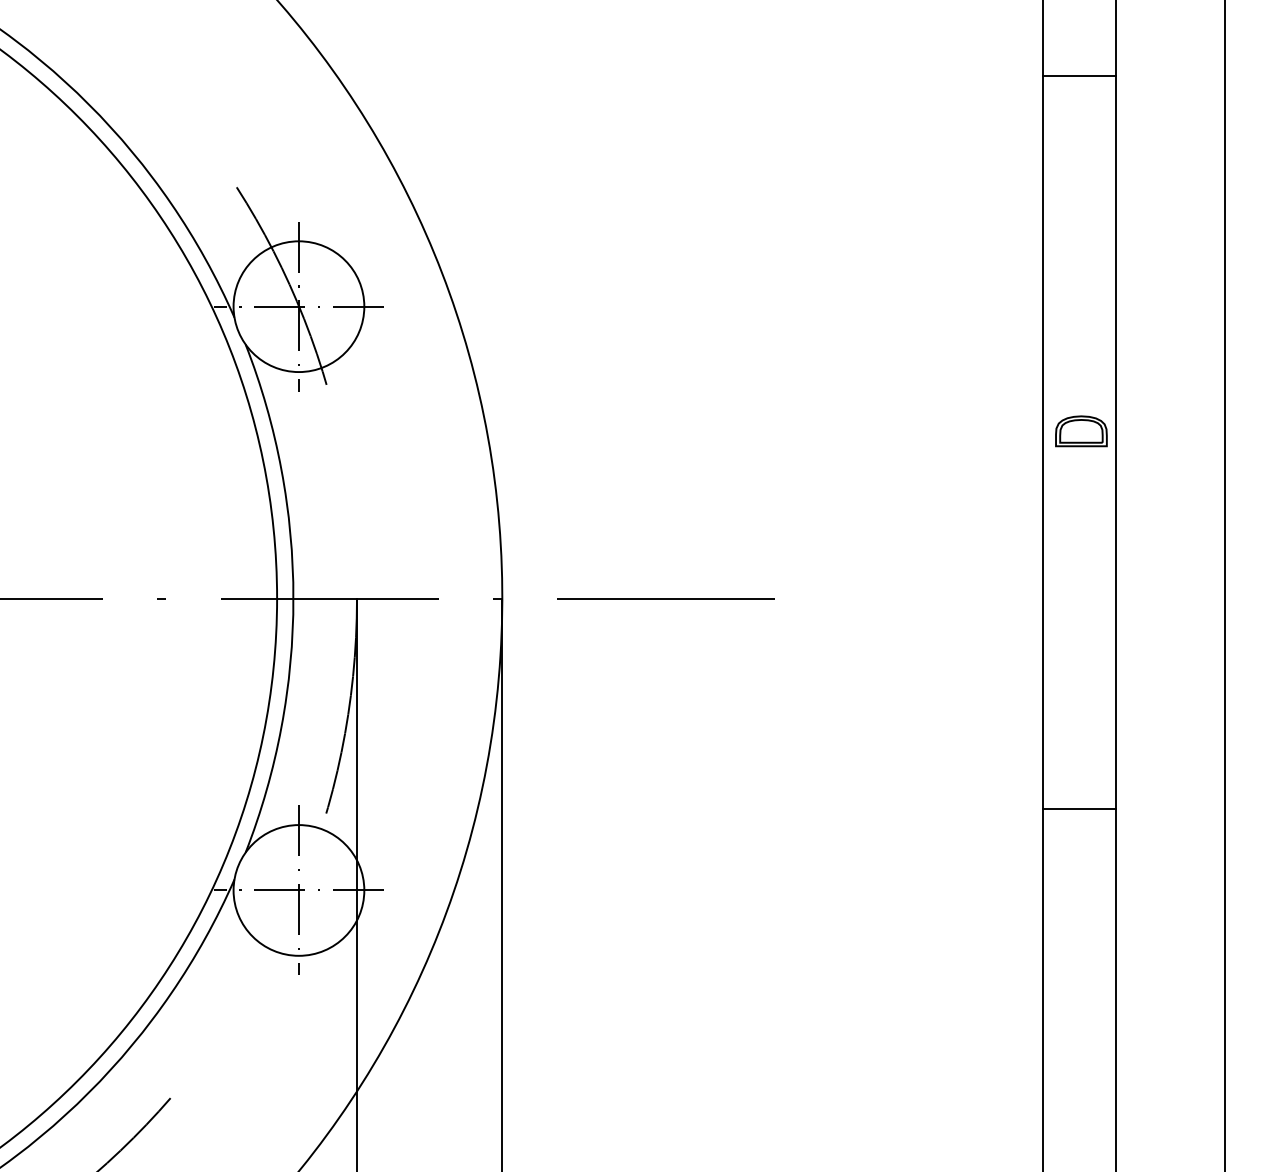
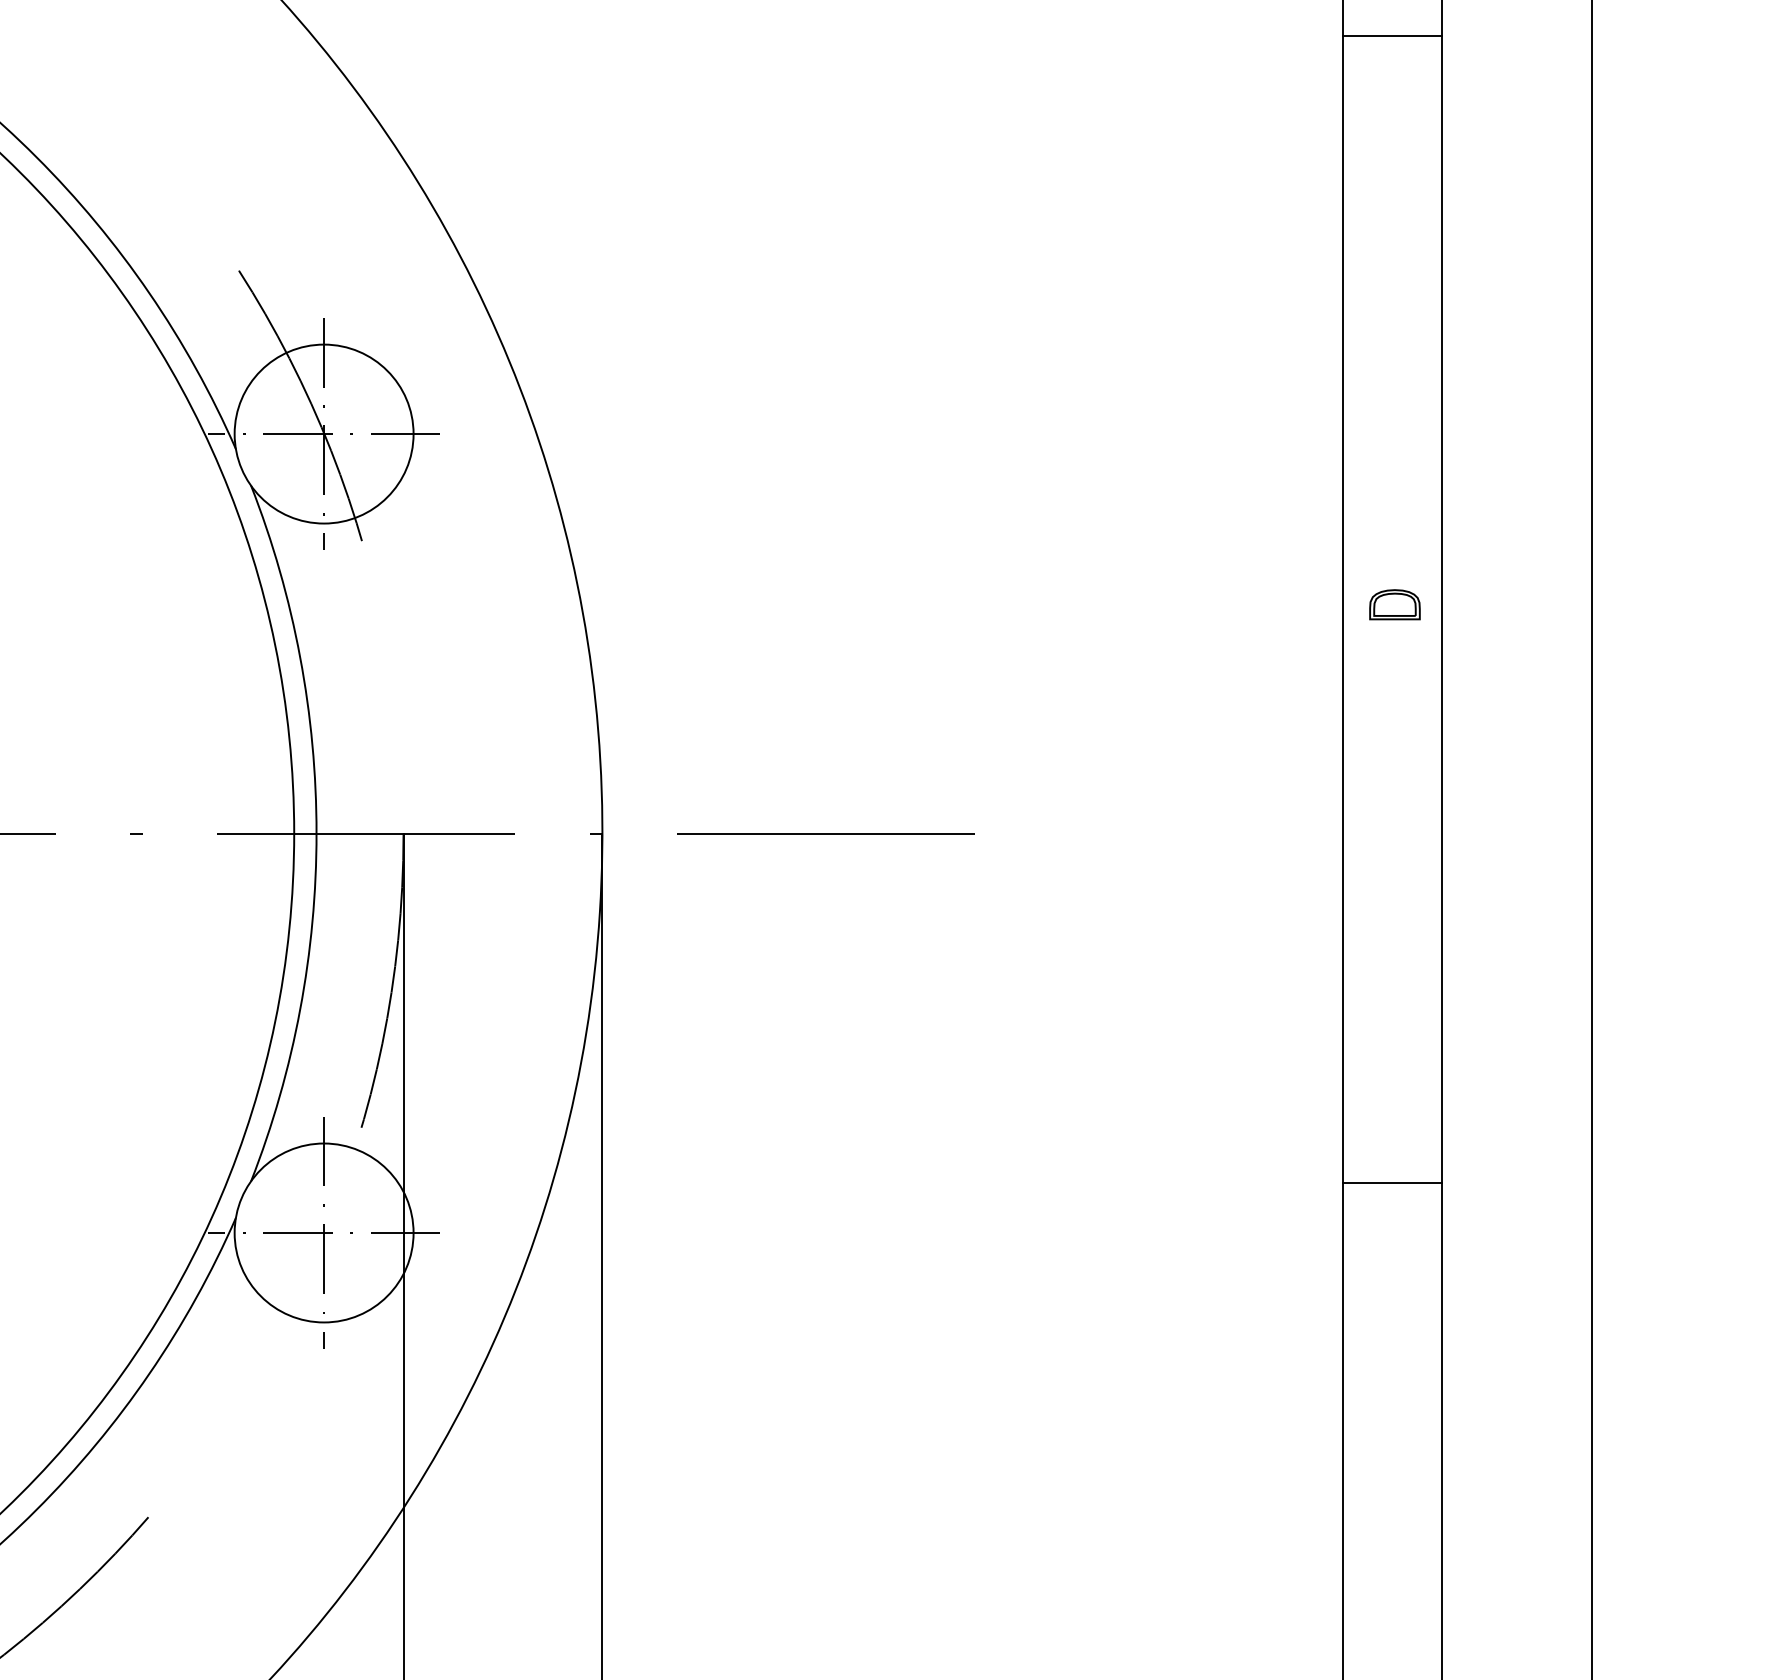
line: (1079, 75) -> (1392, 35), moved
part: (1081, 431) -> (1394, 604), size x0.71
line: (1079, 809) -> (1392, 1183), moved

